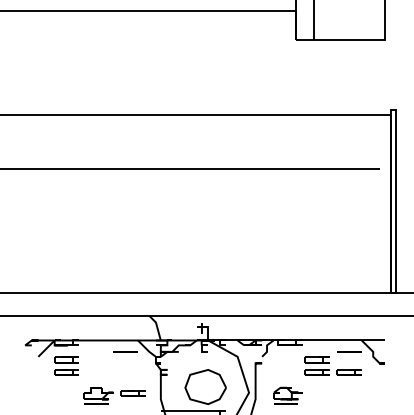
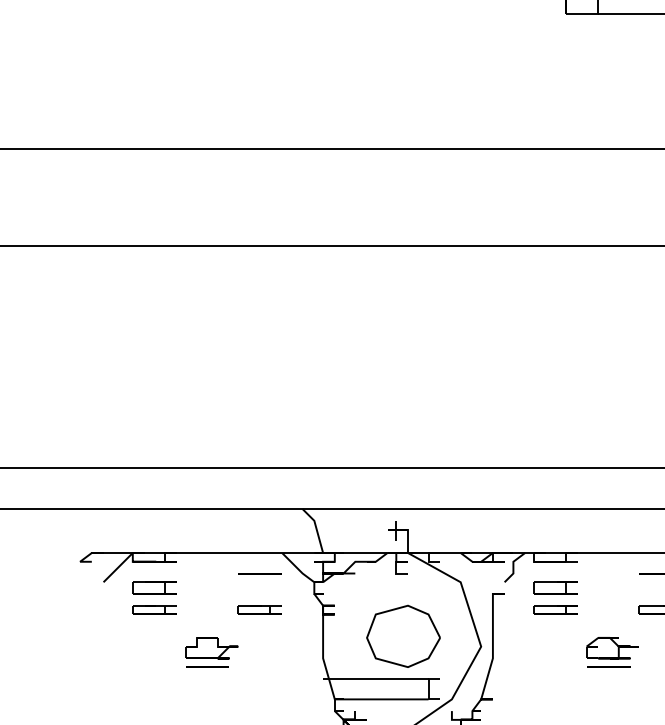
part: (316, 365) -> (553, 597), moved
part: (132, 393) -> (257, 610), moved
part: (287, 395) -> (611, 651), moved

